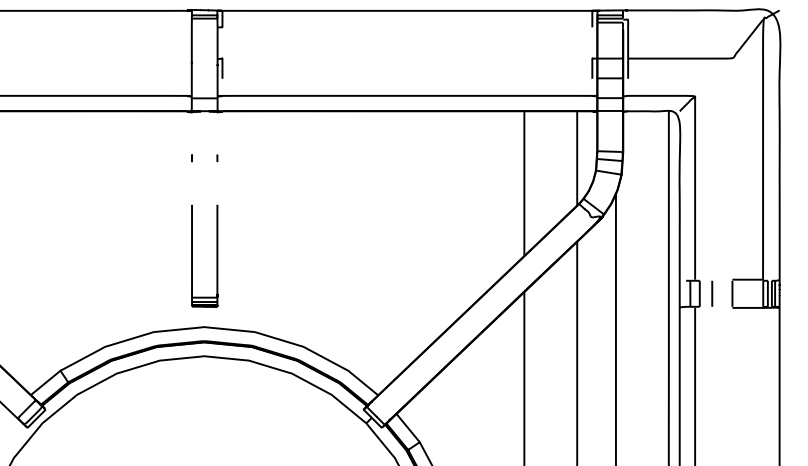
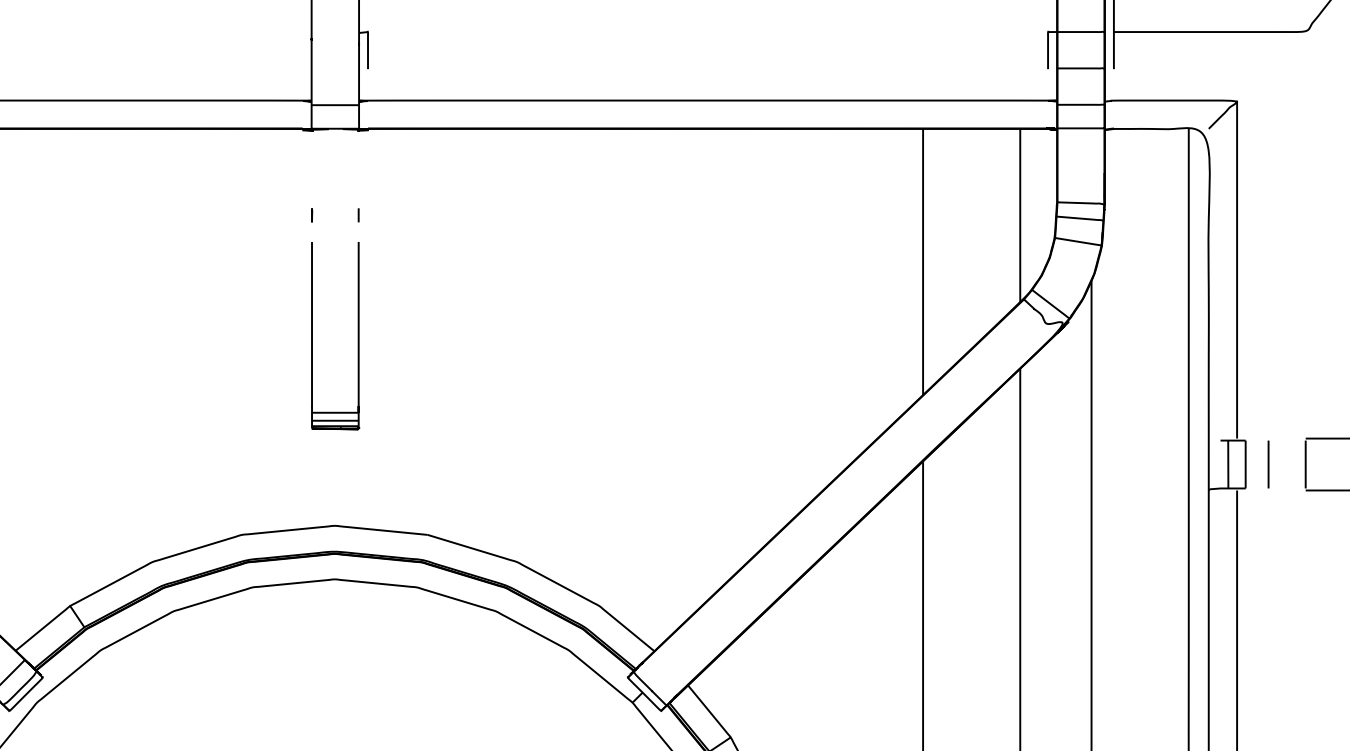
part: (192, 255) -> (312, 335), moved

